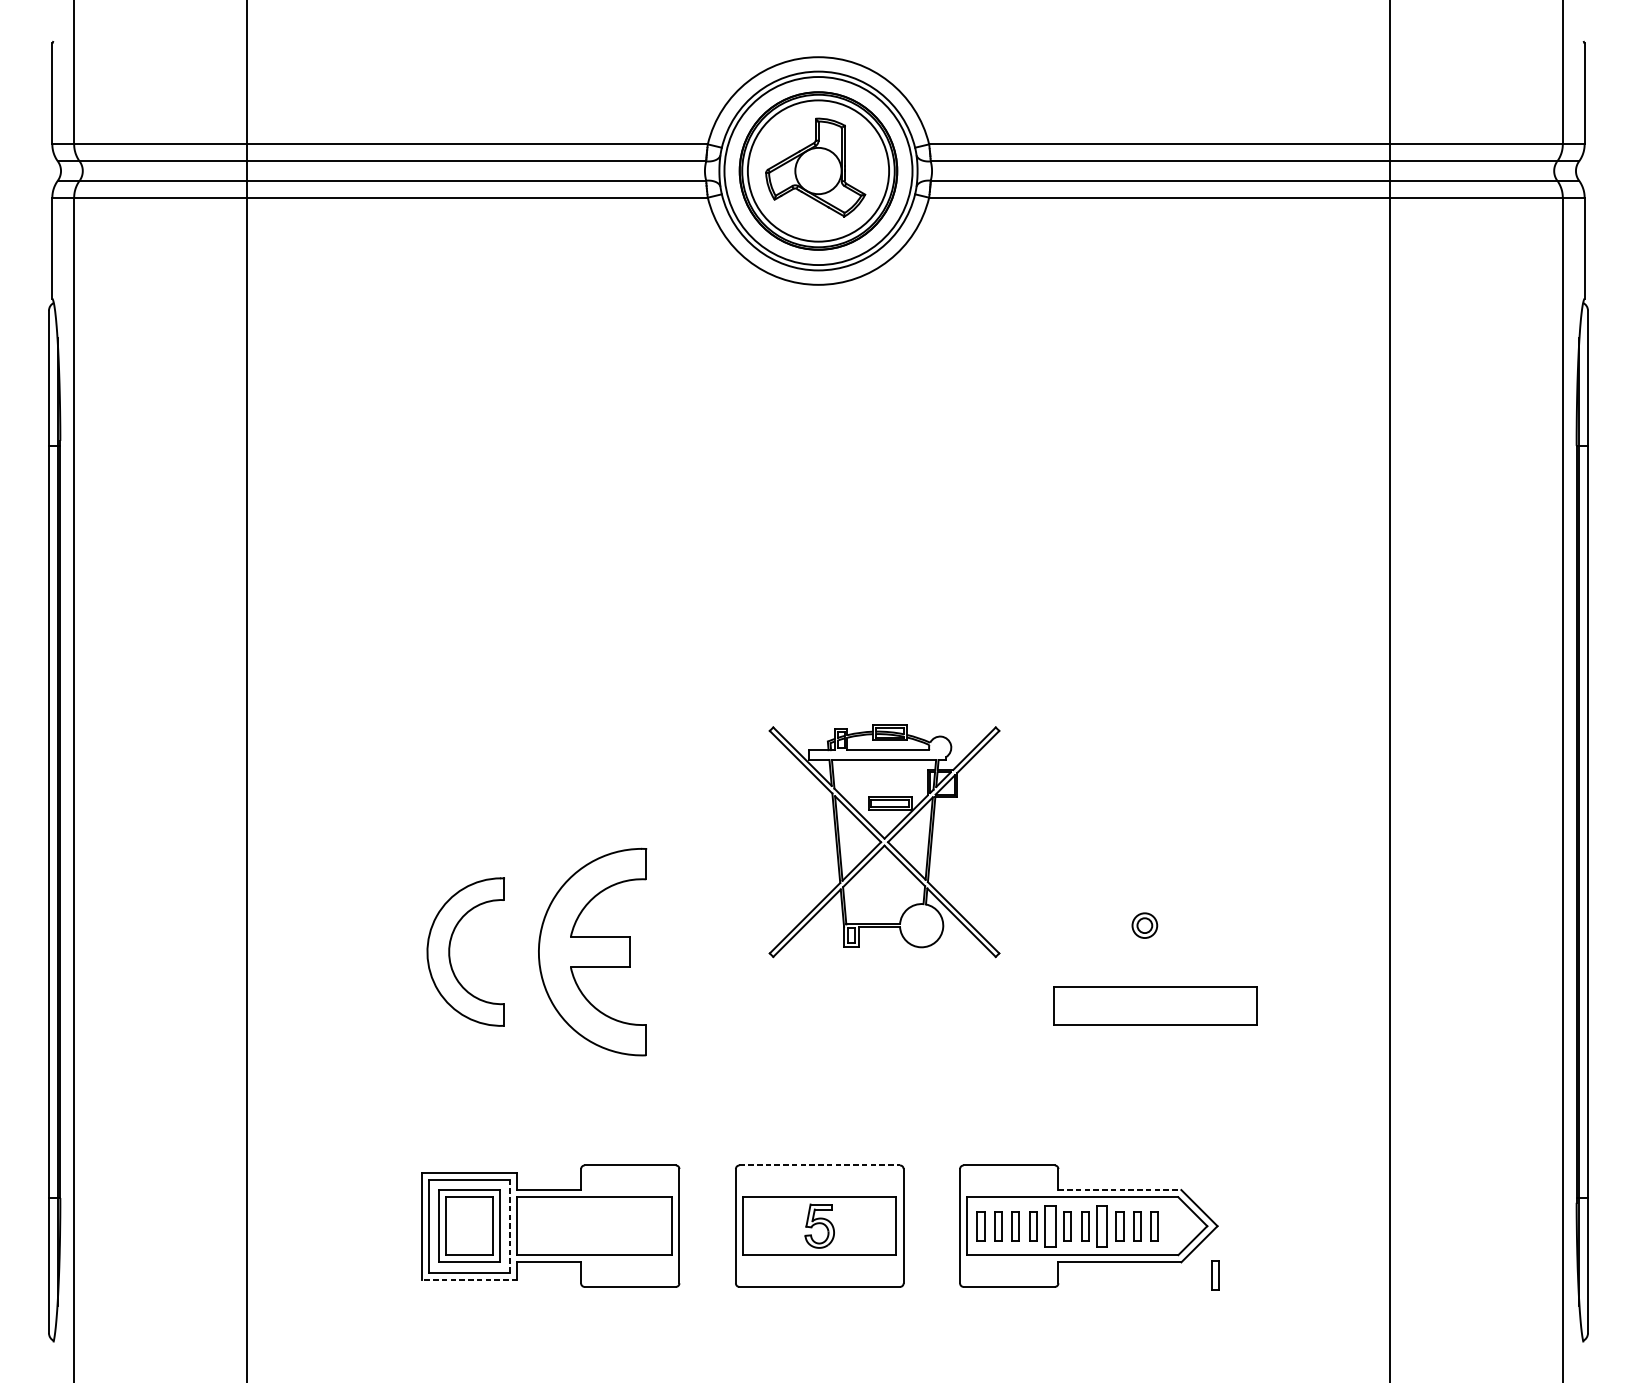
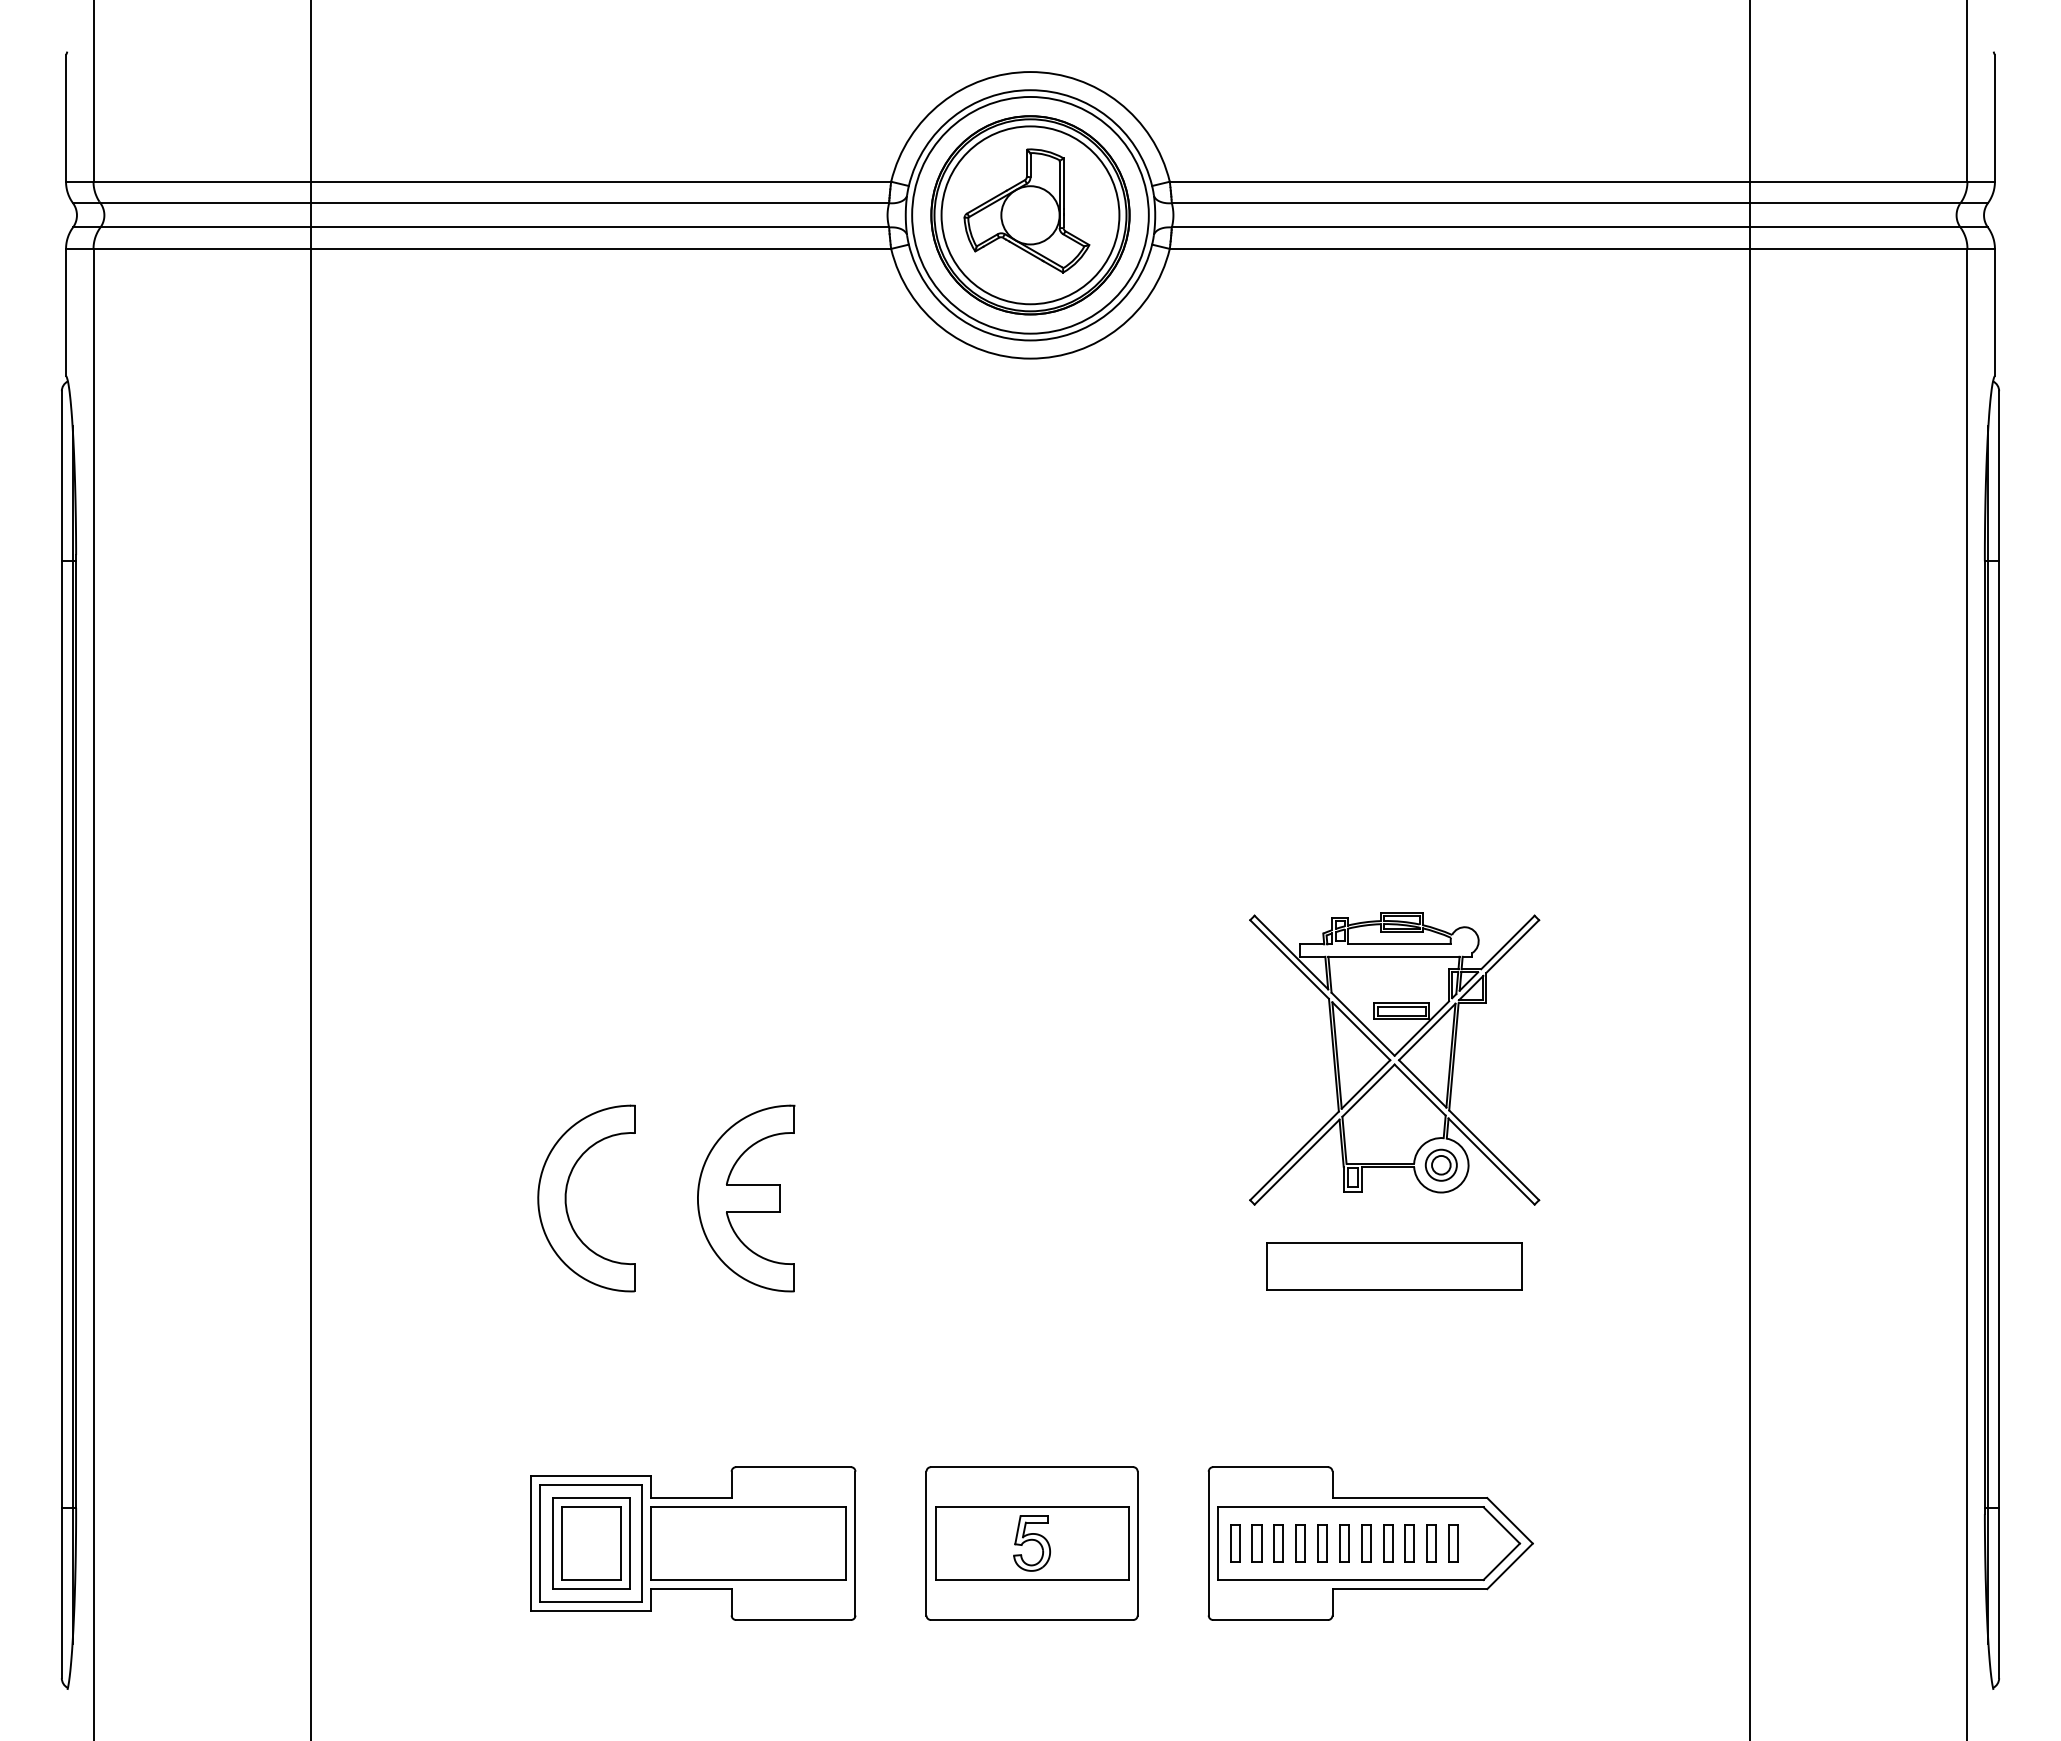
part: (884, 840) -> (1394, 1058), moved
part: (592, 952) -> (746, 1198), size x0.71
part: (1155, 1006) -> (1394, 1266), moved
line: (820, 1165) -> (1032, 1467), dashed -> solid
line: (1120, 1190) -> (1410, 1498), dashed -> solid
line: (510, 1226) -> (642, 1543), dashed -> solid
part: (1050, 1226) -> (1322, 1543), size x0.71
part: (1102, 1226) -> (1388, 1543), size x0.71
part: (1215, 1275) -> (1530, 1605), removed
line: (469, 1279) -> (591, 1610), dashed -> solid

